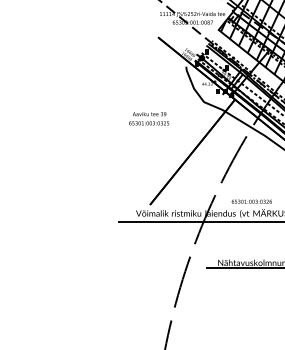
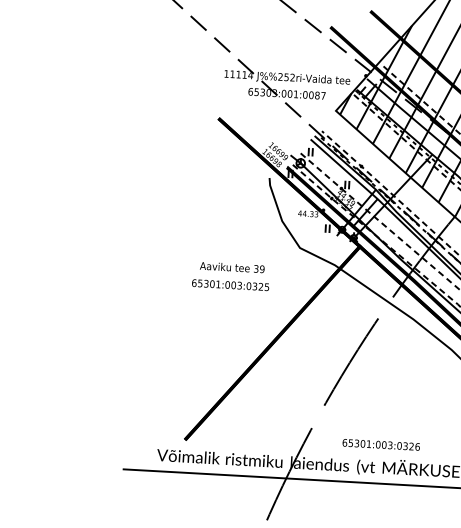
text: (149, 118) -> (231, 275), moved

